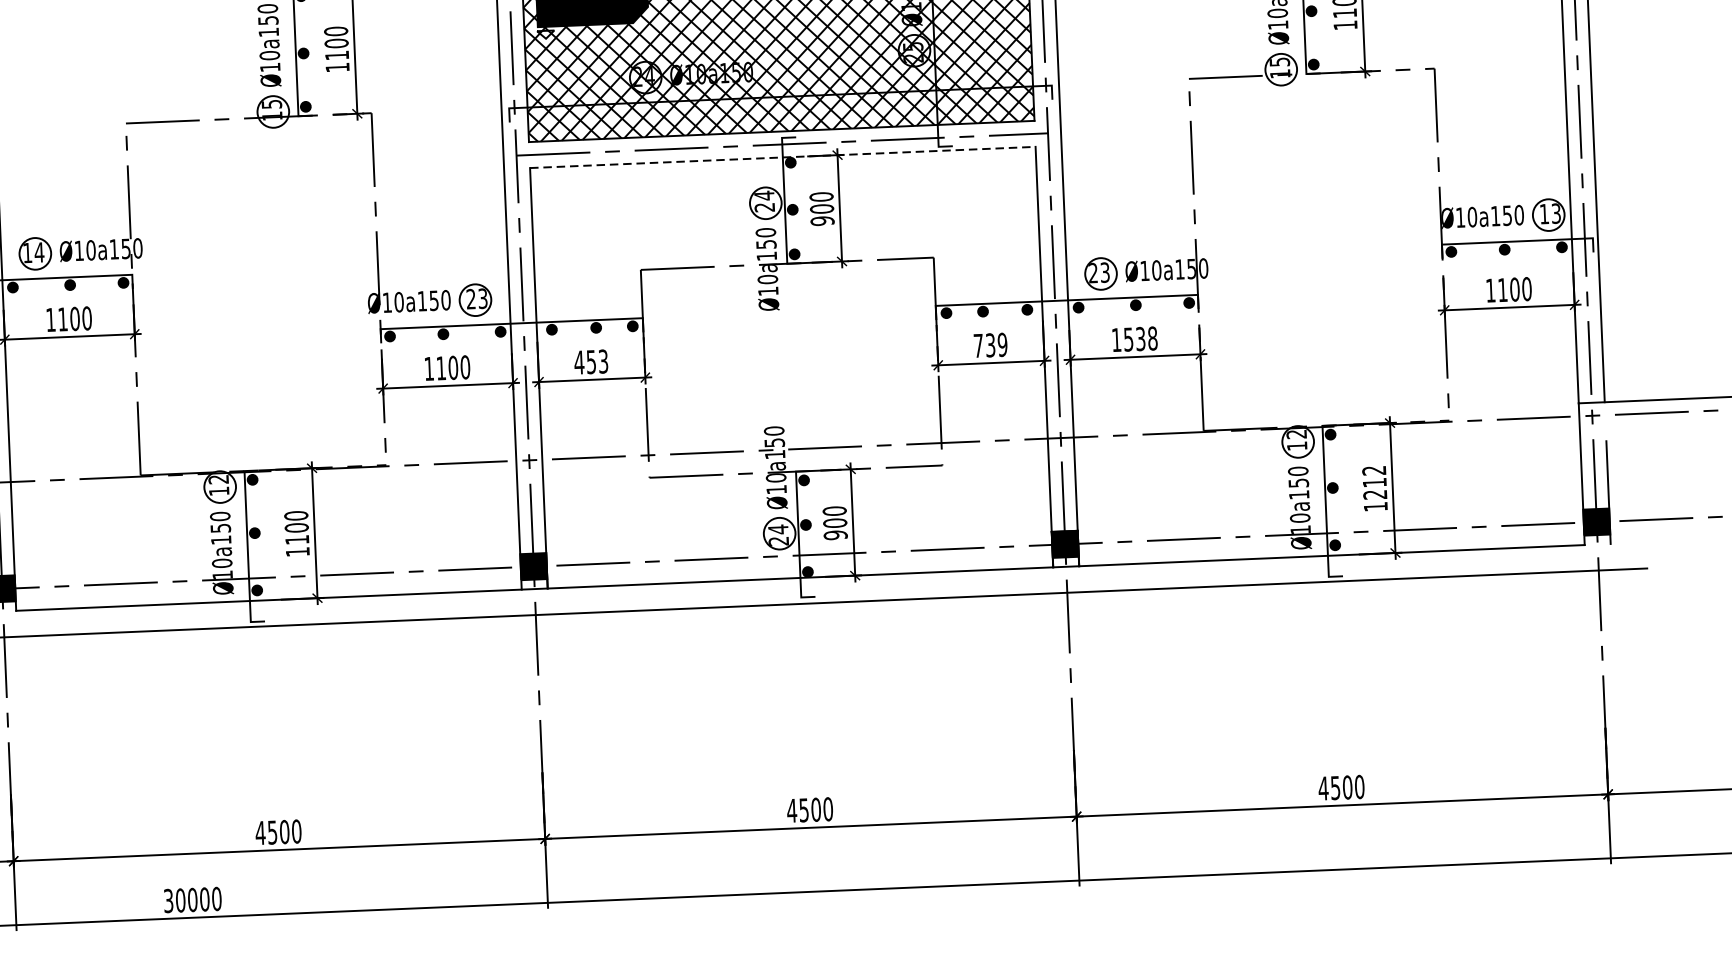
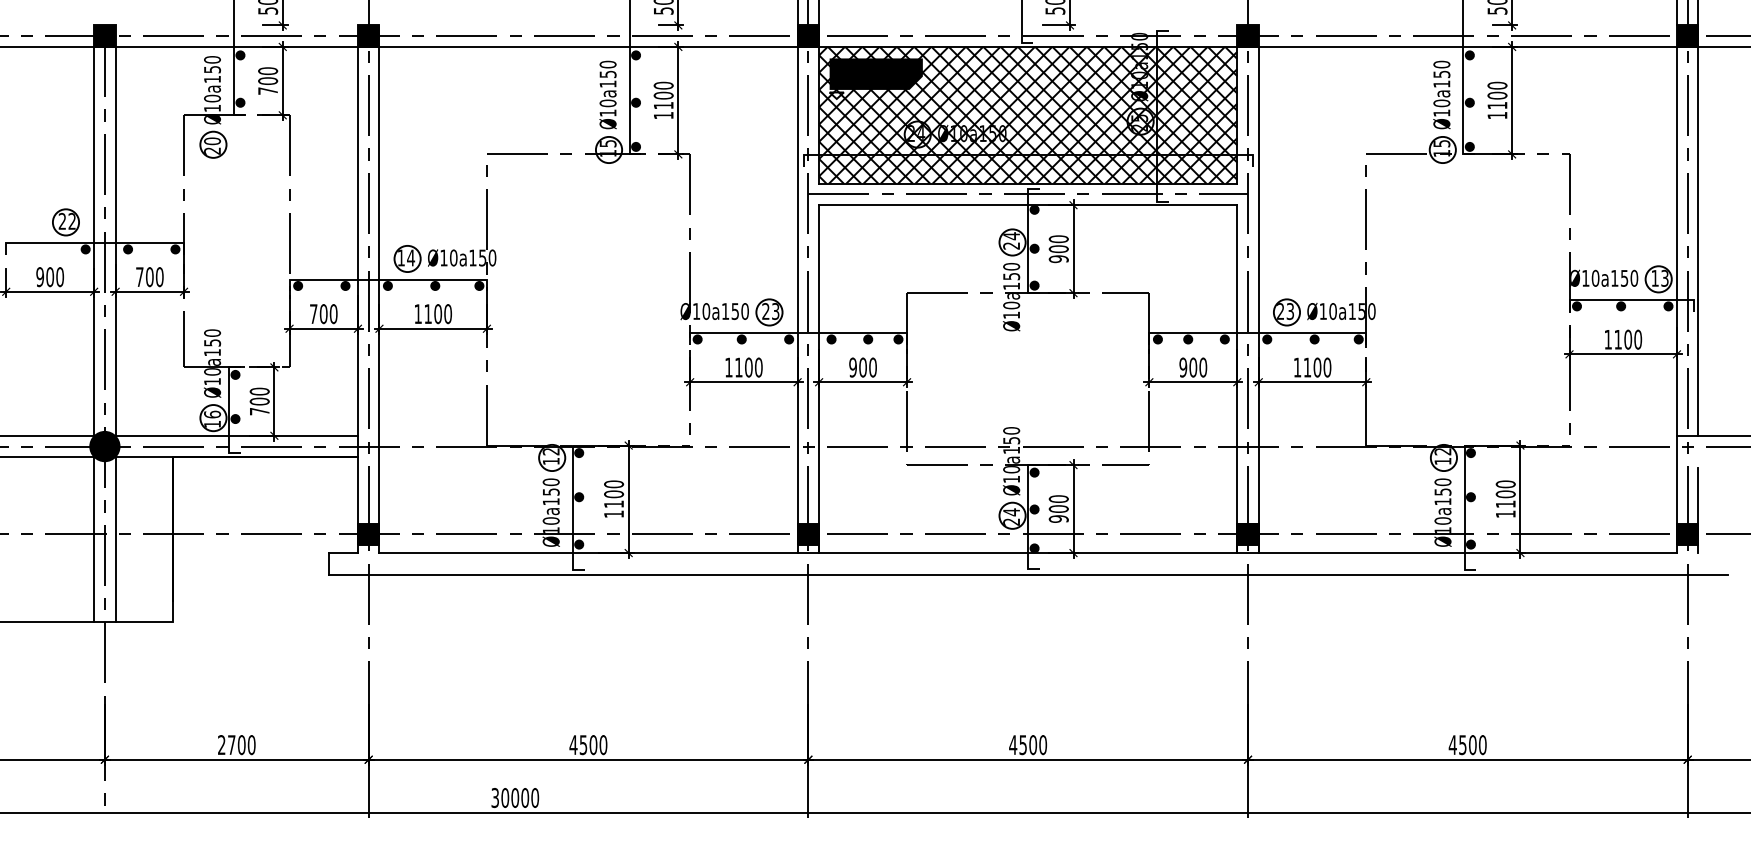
line: (783, 157) -> (1028, 205), dashed -> solid
text: (1140, 338) -> (1317, 367), 1538 -> 1100
text: (990, 345) -> (1193, 367), 739 -> 900
text: (590, 362) -> (862, 367), 453 -> 900
text: (1374, 482) -> (1505, 494), 1212 -> 1100

